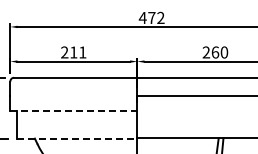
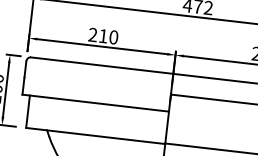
text: (82, 52) -> (113, 37), 211 -> 210
line: (73, 110) -> (95, 103), dashed -> solid
line: (77, 138) -> (96, 135), dashed -> solid

